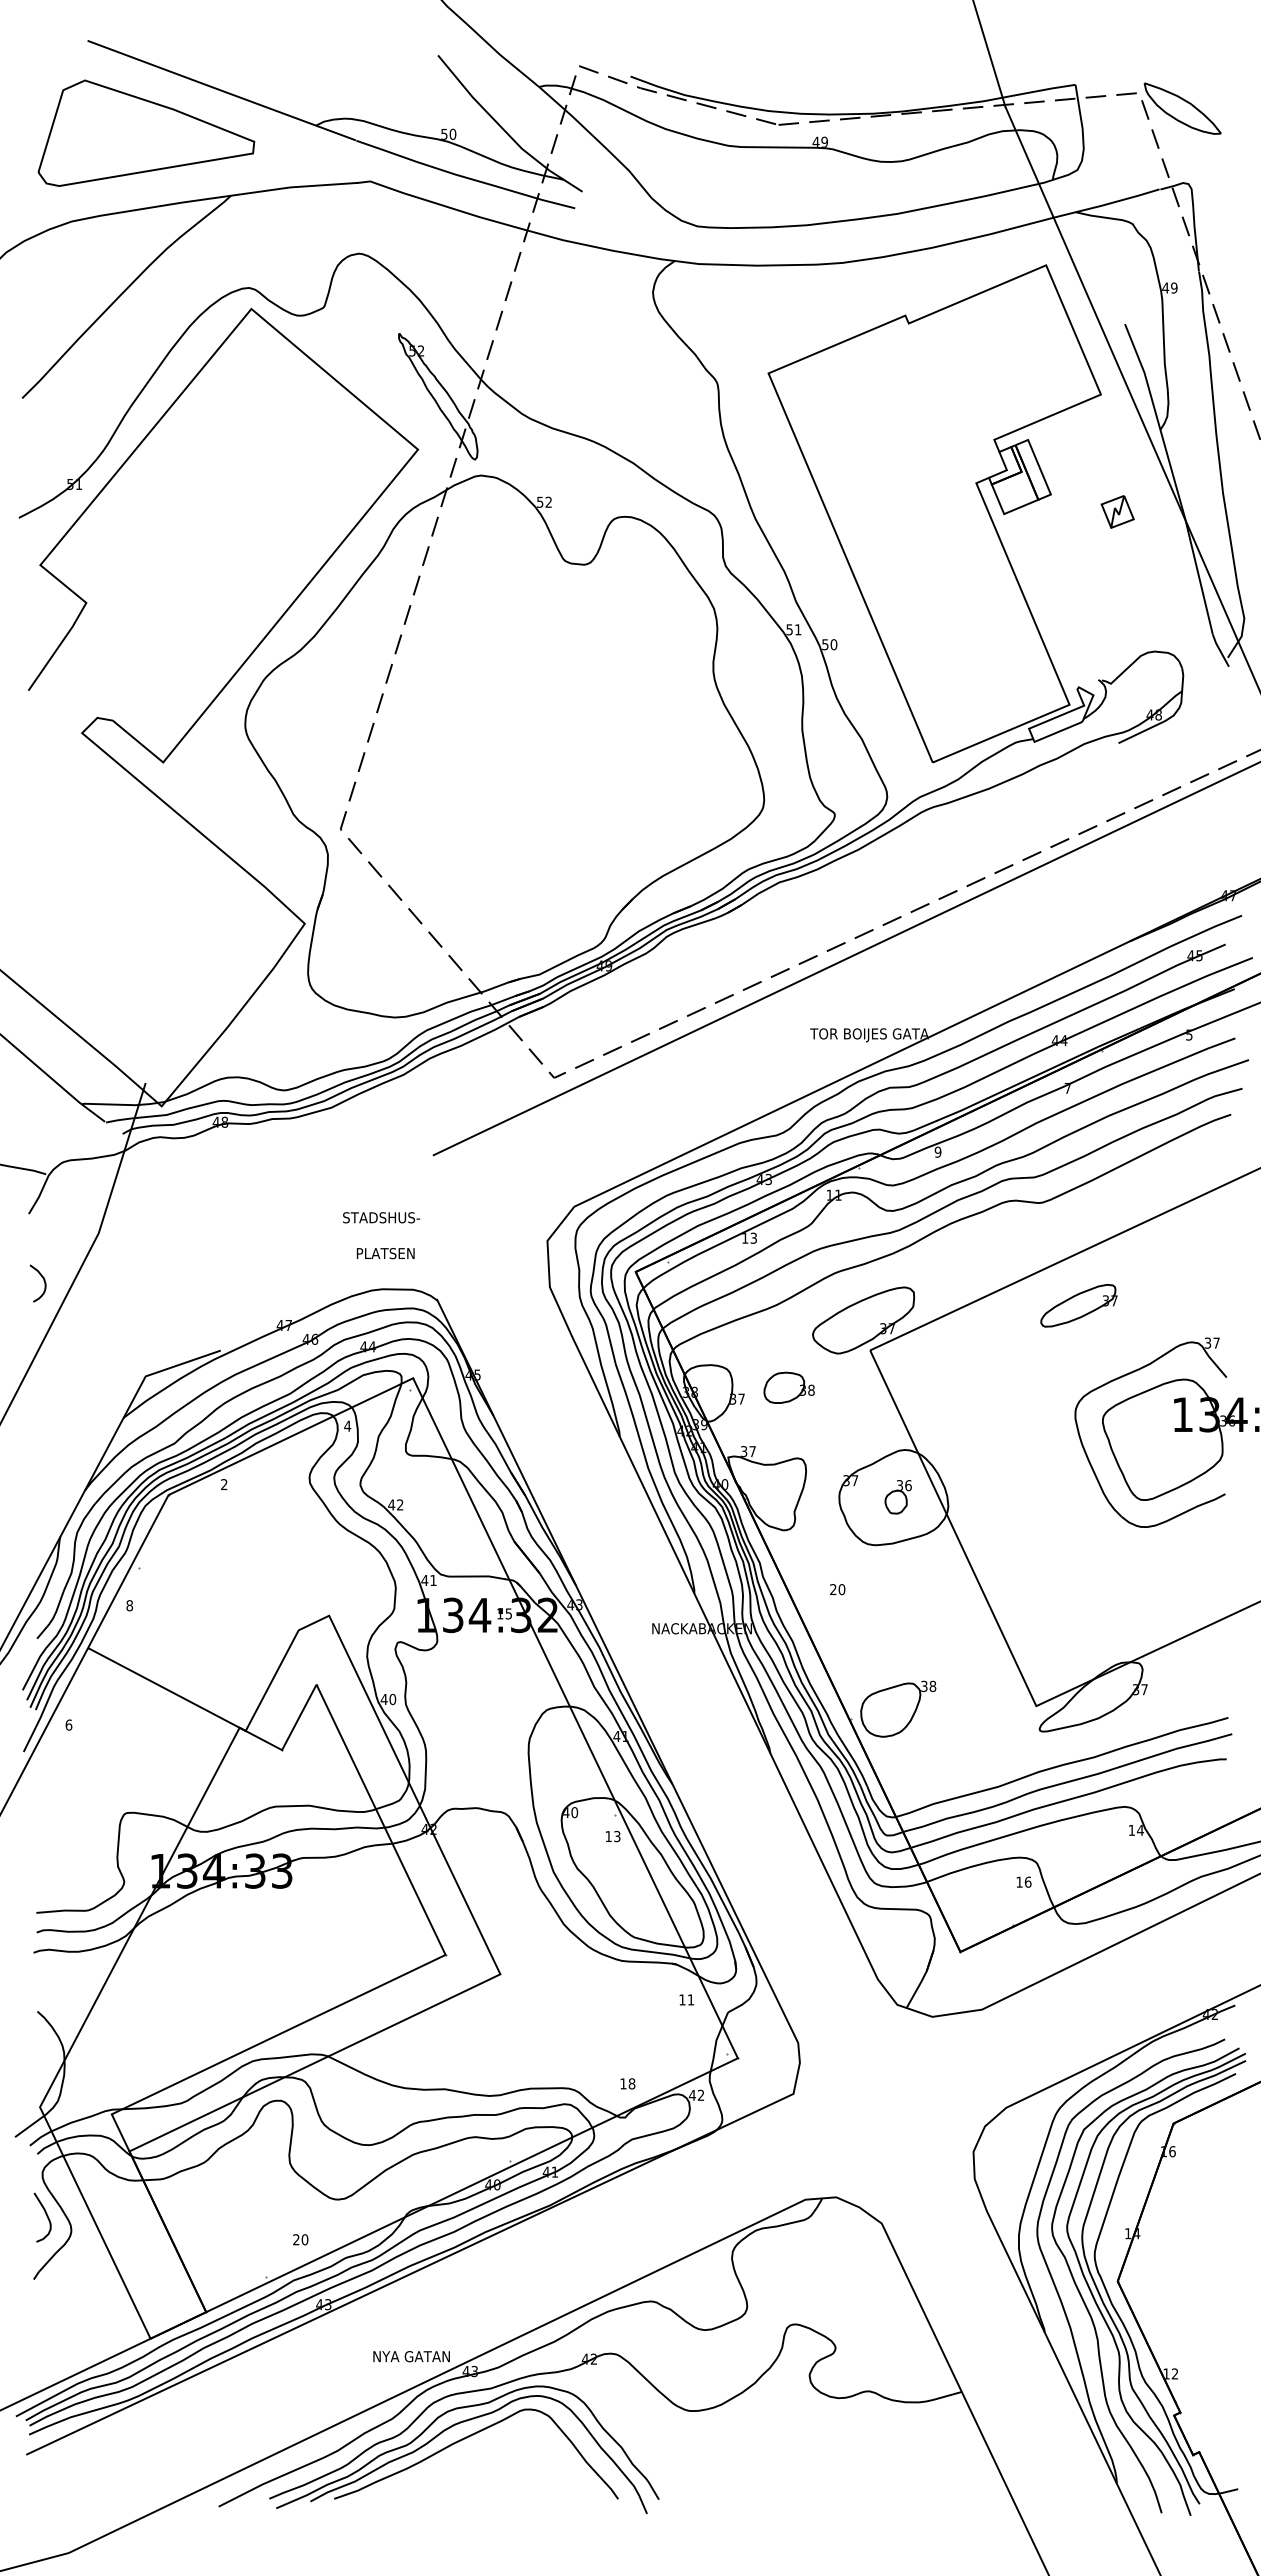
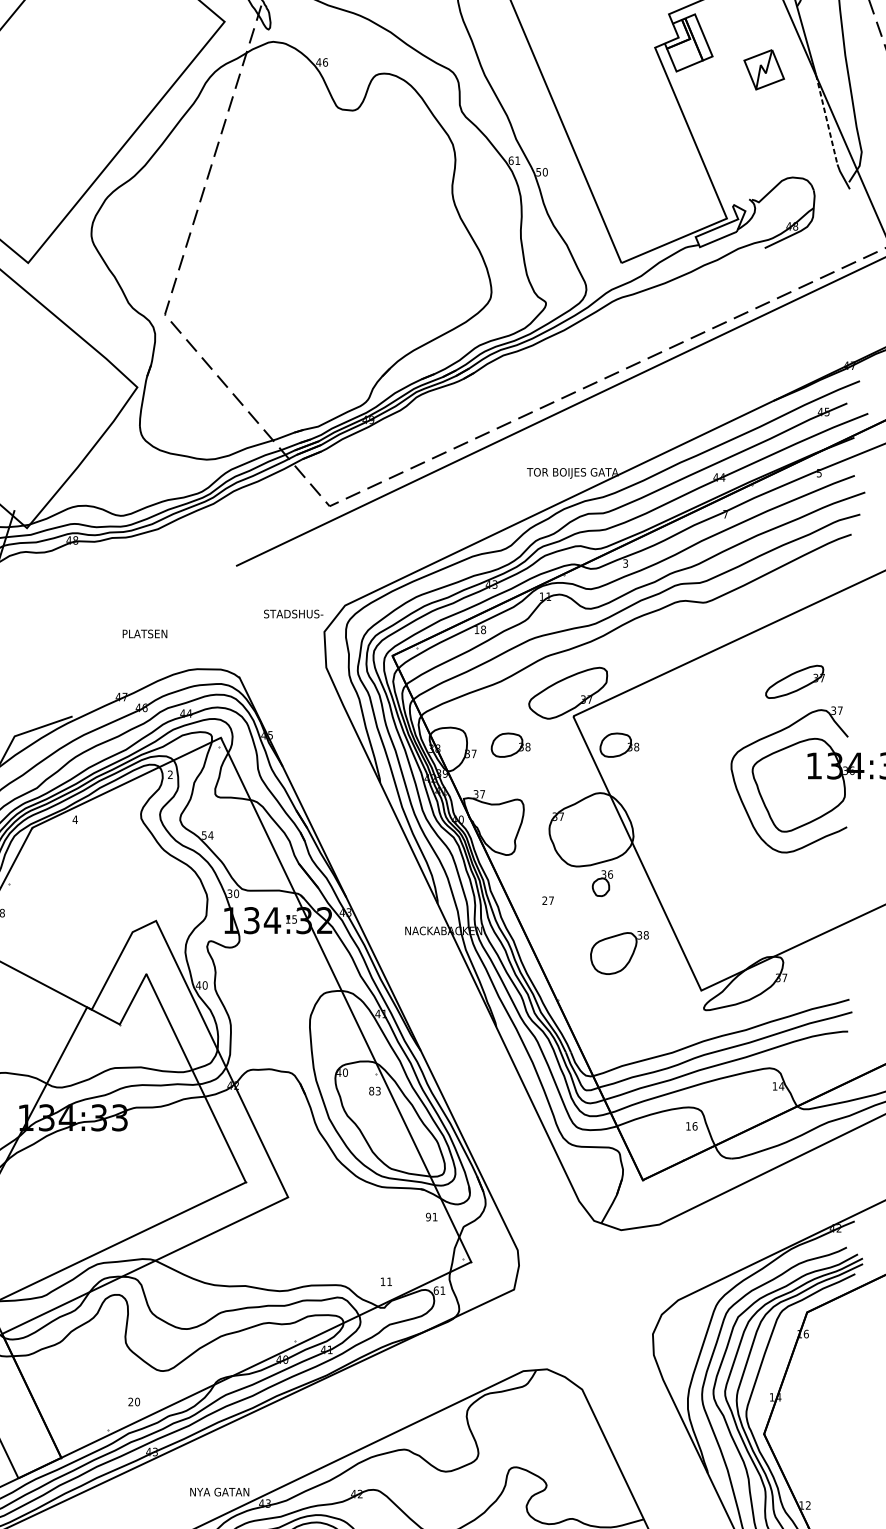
text: (544, 501) -> (322, 61), 52 -> 46
part: (1117, 511) -> (763, 69), size x1.6
line: (1198, 576) -> (826, 119), solid -> dashed
text: (789, 629) -> (511, 160), 51 -> 61
text: (937, 1151) -> (625, 562), 9 -> 3
text: (381, 1217) -> (293, 613), moved
text: (753, 1237) -> (483, 629), 13 -> 18
text: (385, 1253) -> (144, 633), moved
part: (1078, 1305) -> (794, 681), moved
part: (929, 1387) -> (618, 744), added
text: (347, 1425) -> (170, 774), 4 -> 2
text: (223, 1484) -> (74, 819), 2 -> 4
part: (897, 1497) -> (602, 883), moved
text: (395, 1504) -> (207, 835), 42 -> 54
text: (428, 1580) -> (232, 893), 41 -> 30
text: (841, 1589) -> (551, 900), 20 -> 27
part: (898, 1708) -> (619, 952), moved
text: (608, 1836) -> (371, 1091), 13 -> 83
text: (682, 1999) -> (428, 1216), 11 -> 91
text: (631, 2083) -> (389, 1281), 18 -> 11
text: (695, 2094) -> (438, 1290), 42 -> 61

